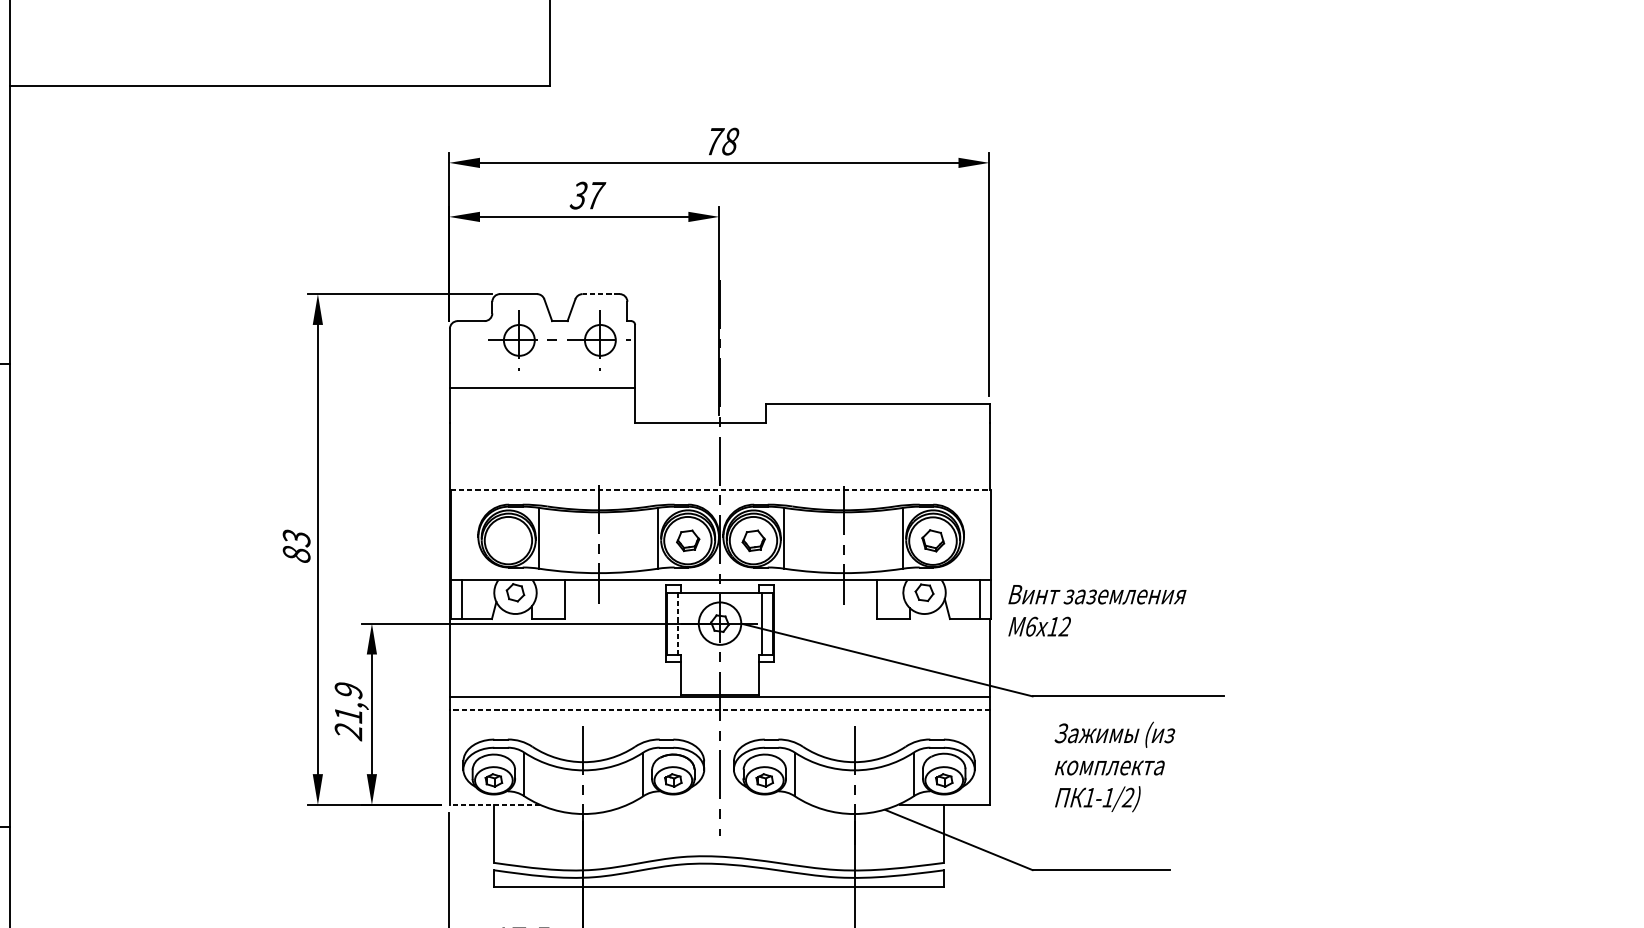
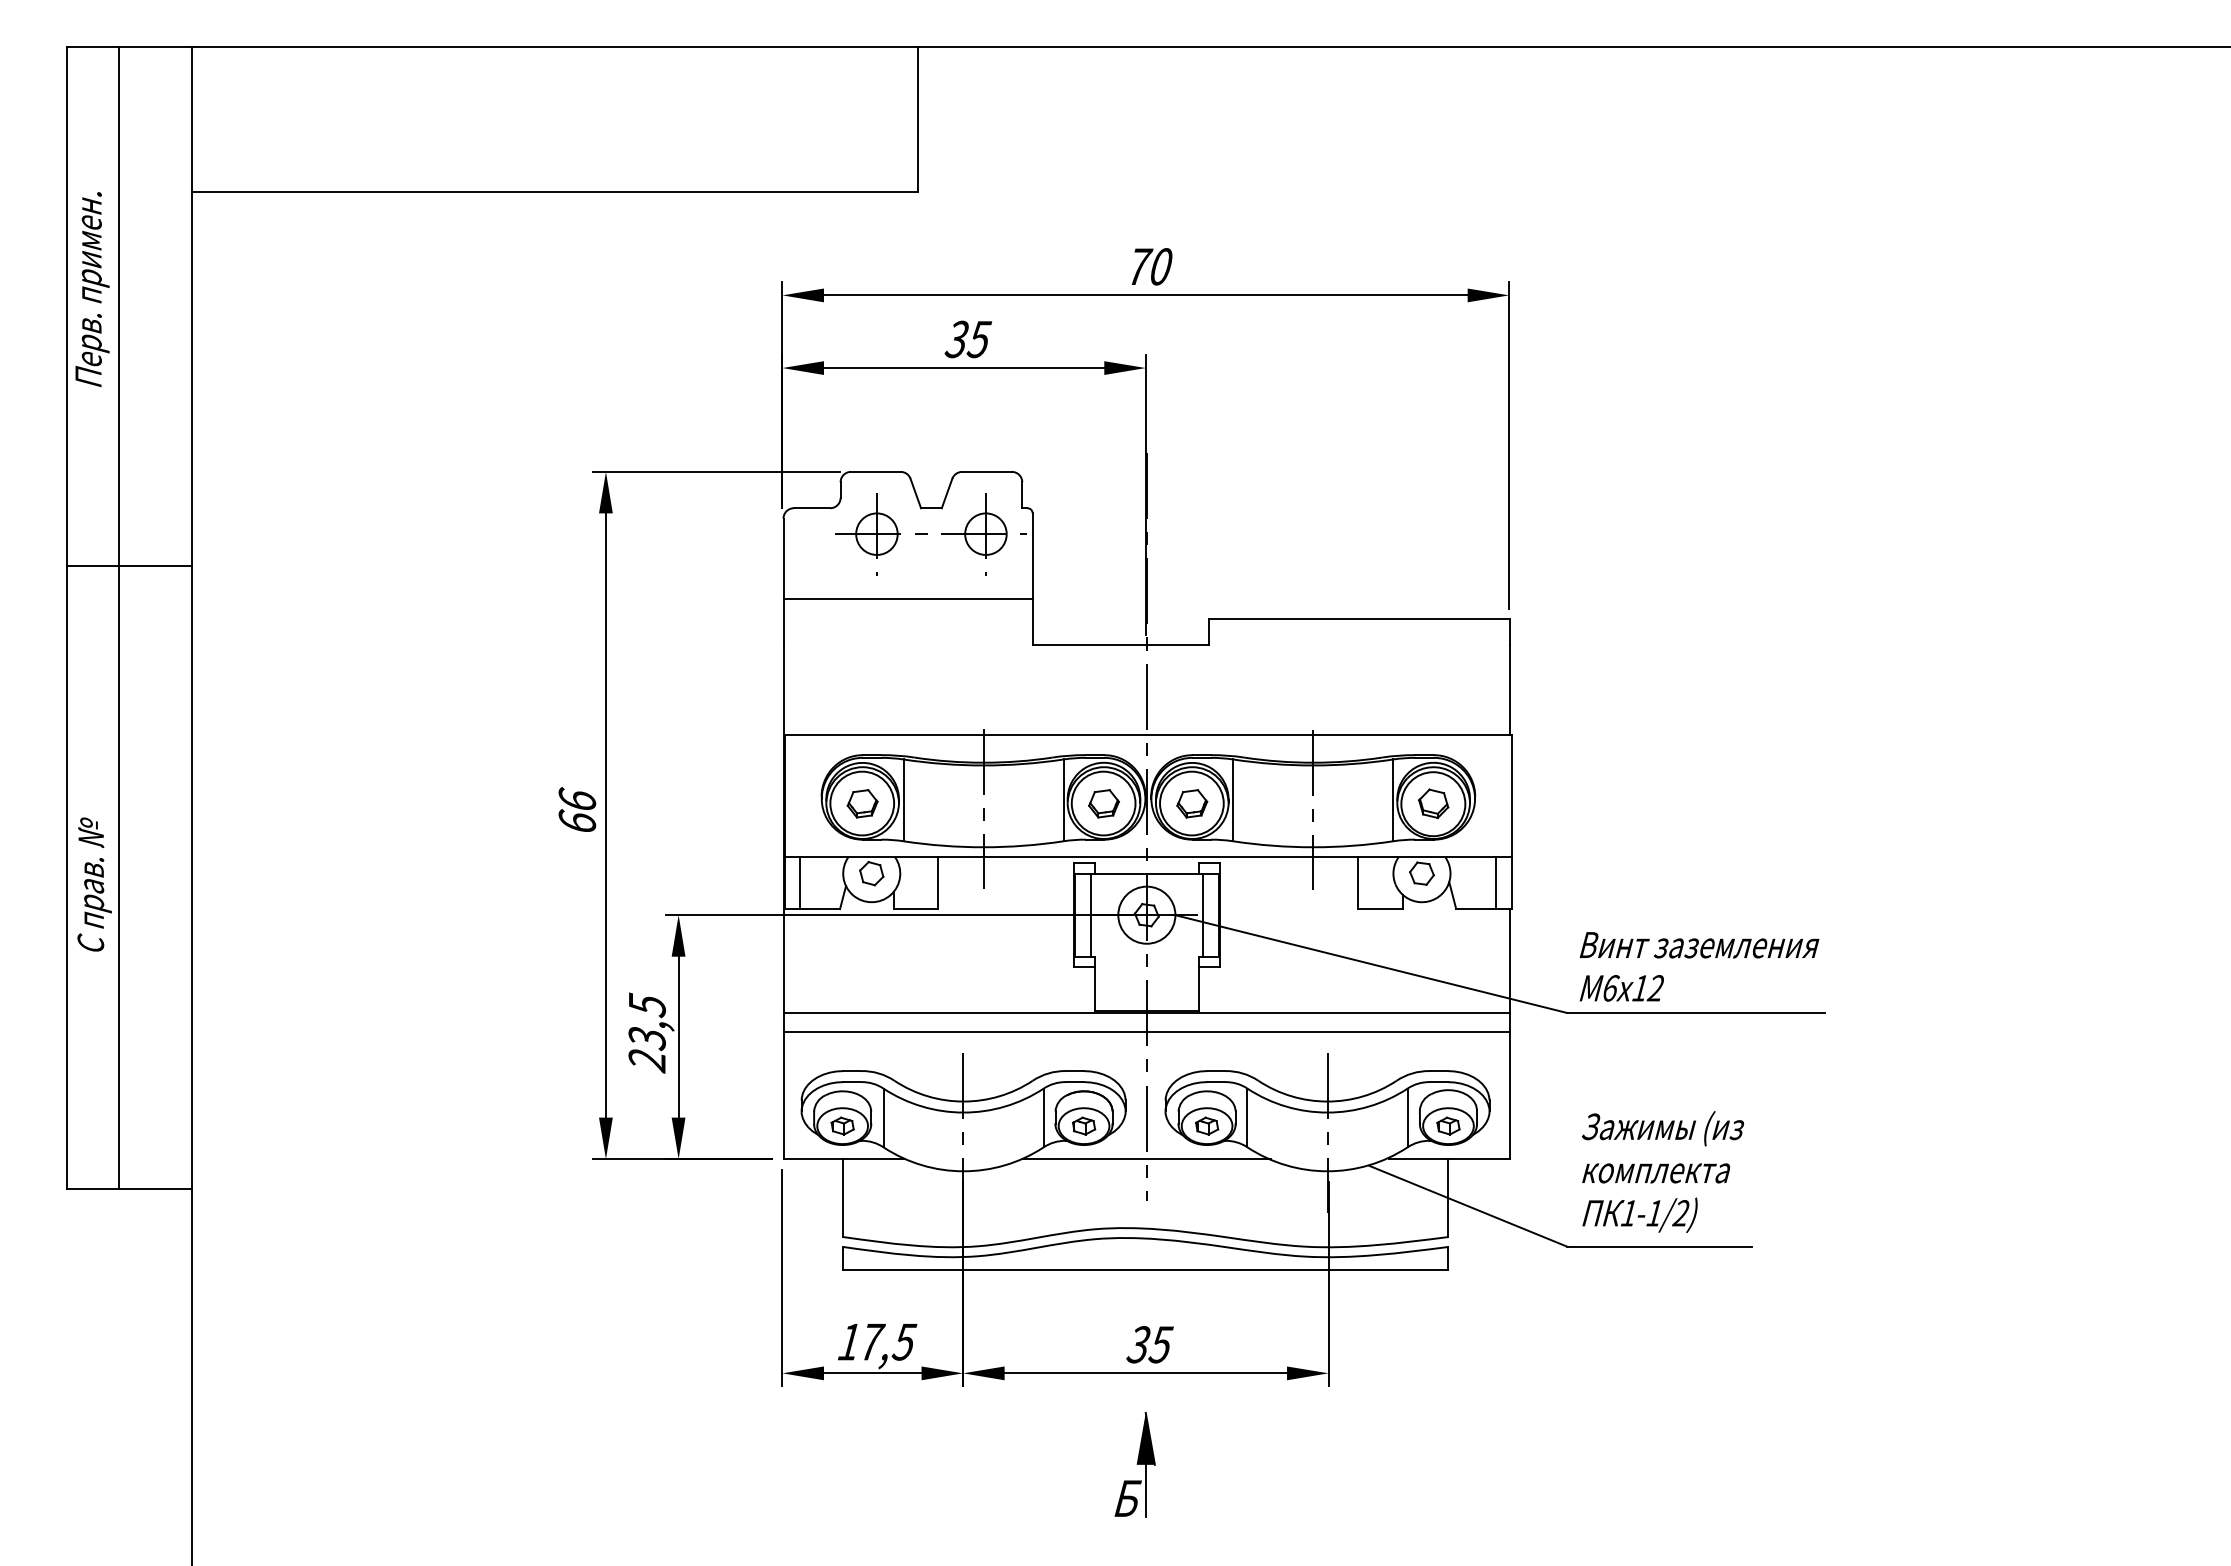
text: (730, 141) -> (1160, 266), 78 -> 70
text: (595, 195) -> (979, 339), 37 -> 35
line: (601, 293) -> (987, 471), dashed -> solid
line: (721, 490) -> (1148, 735), dashed -> solid
part: (508, 540) -> (862, 803), added
text: (296, 545) -> (577, 810), 83 -> 66
text: (1097, 610) -> (1699, 966), moved
line: (678, 623) -> (1090, 915), dashed -> solid
text: (348, 702) -> (646, 1021), 21,9 -> 23,5
line: (719, 710) -> (1146, 1031), dashed -> solid
text: (1114, 766) -> (1662, 1171), moved
line: (495, 805) -> (844, 1159), dashed -> solid
line: (719, 805) -> (1146, 1159), added

